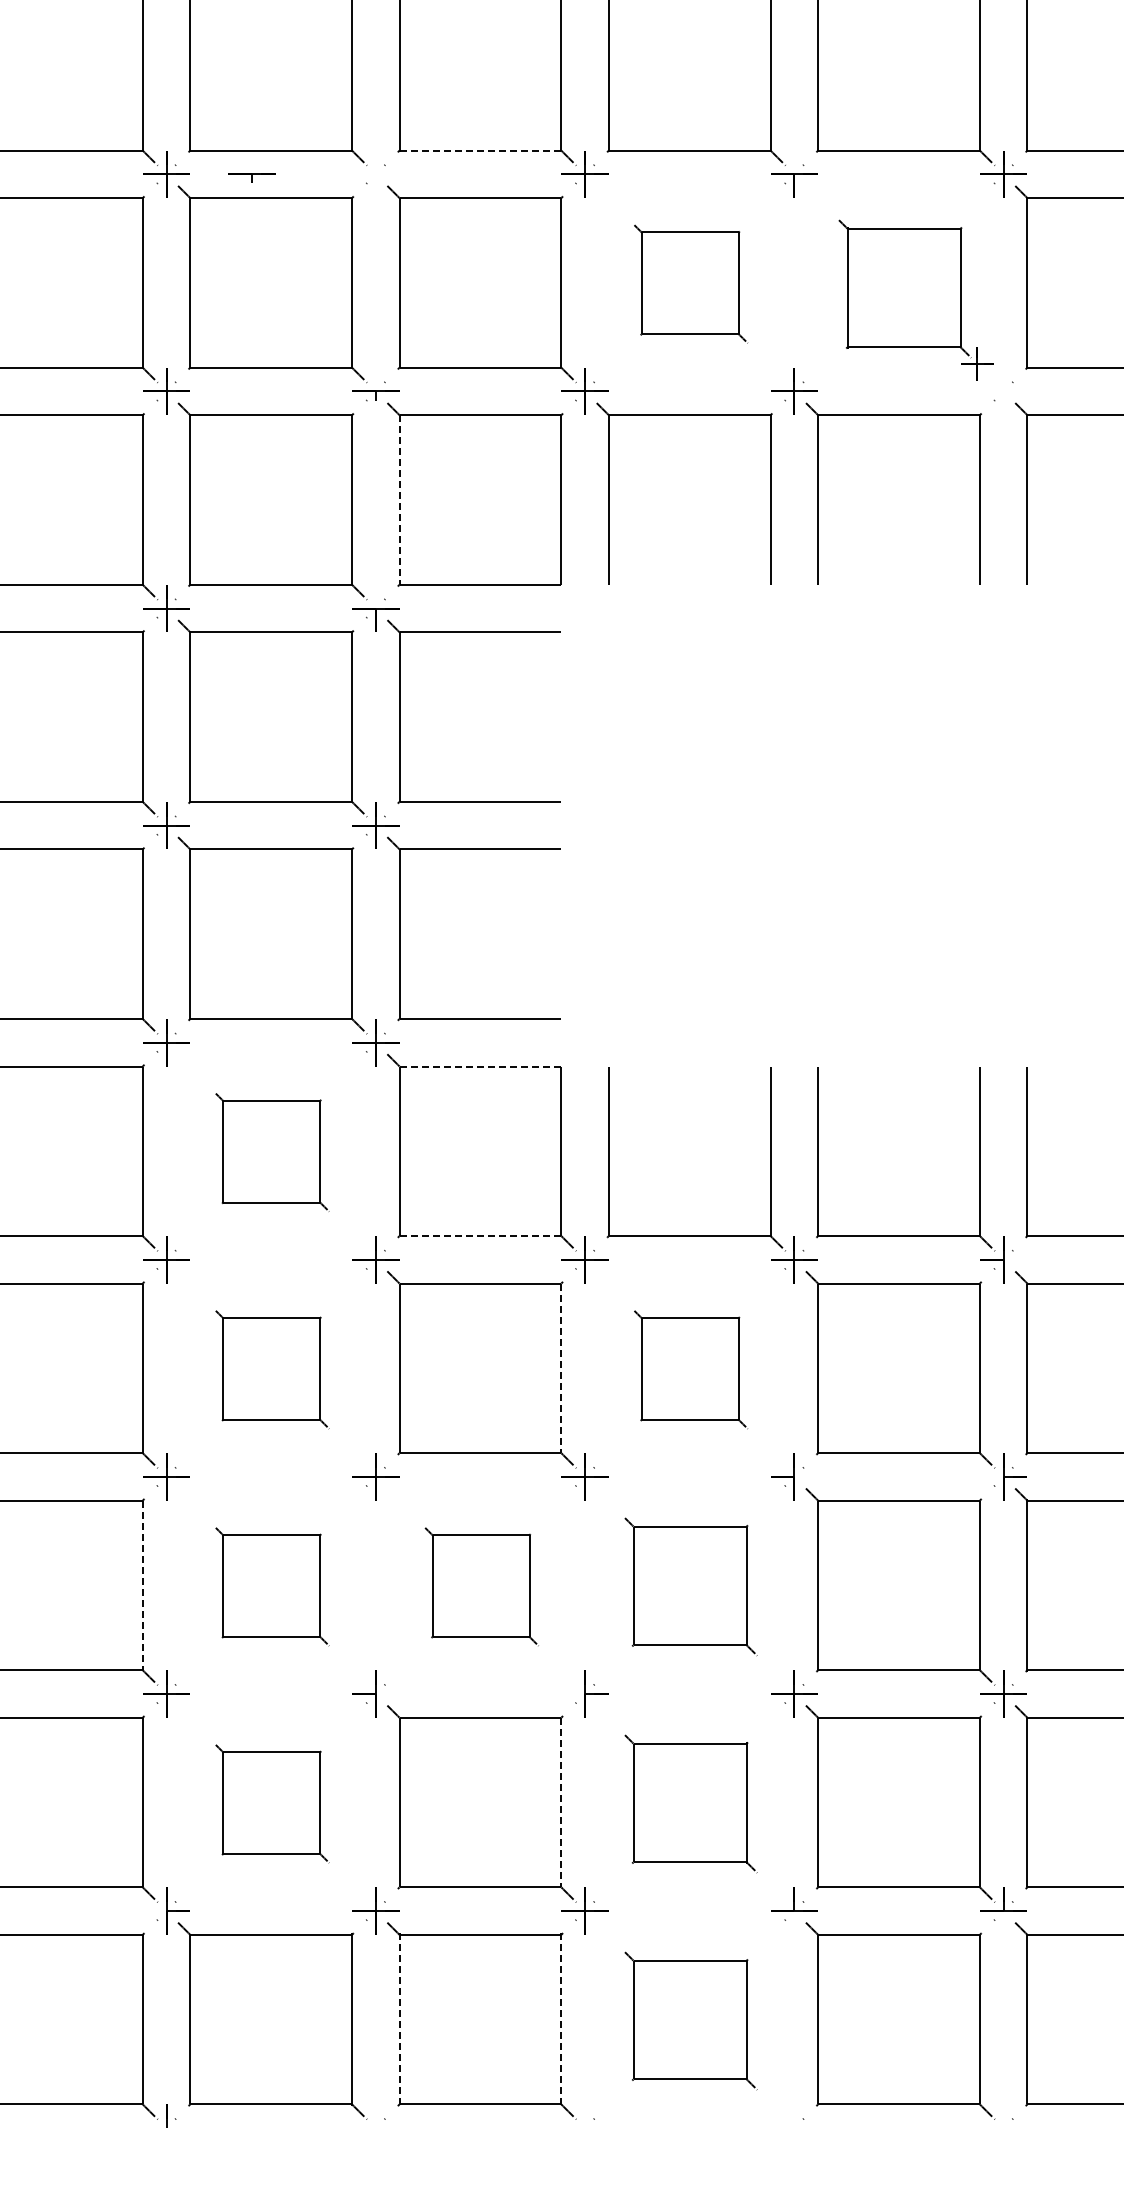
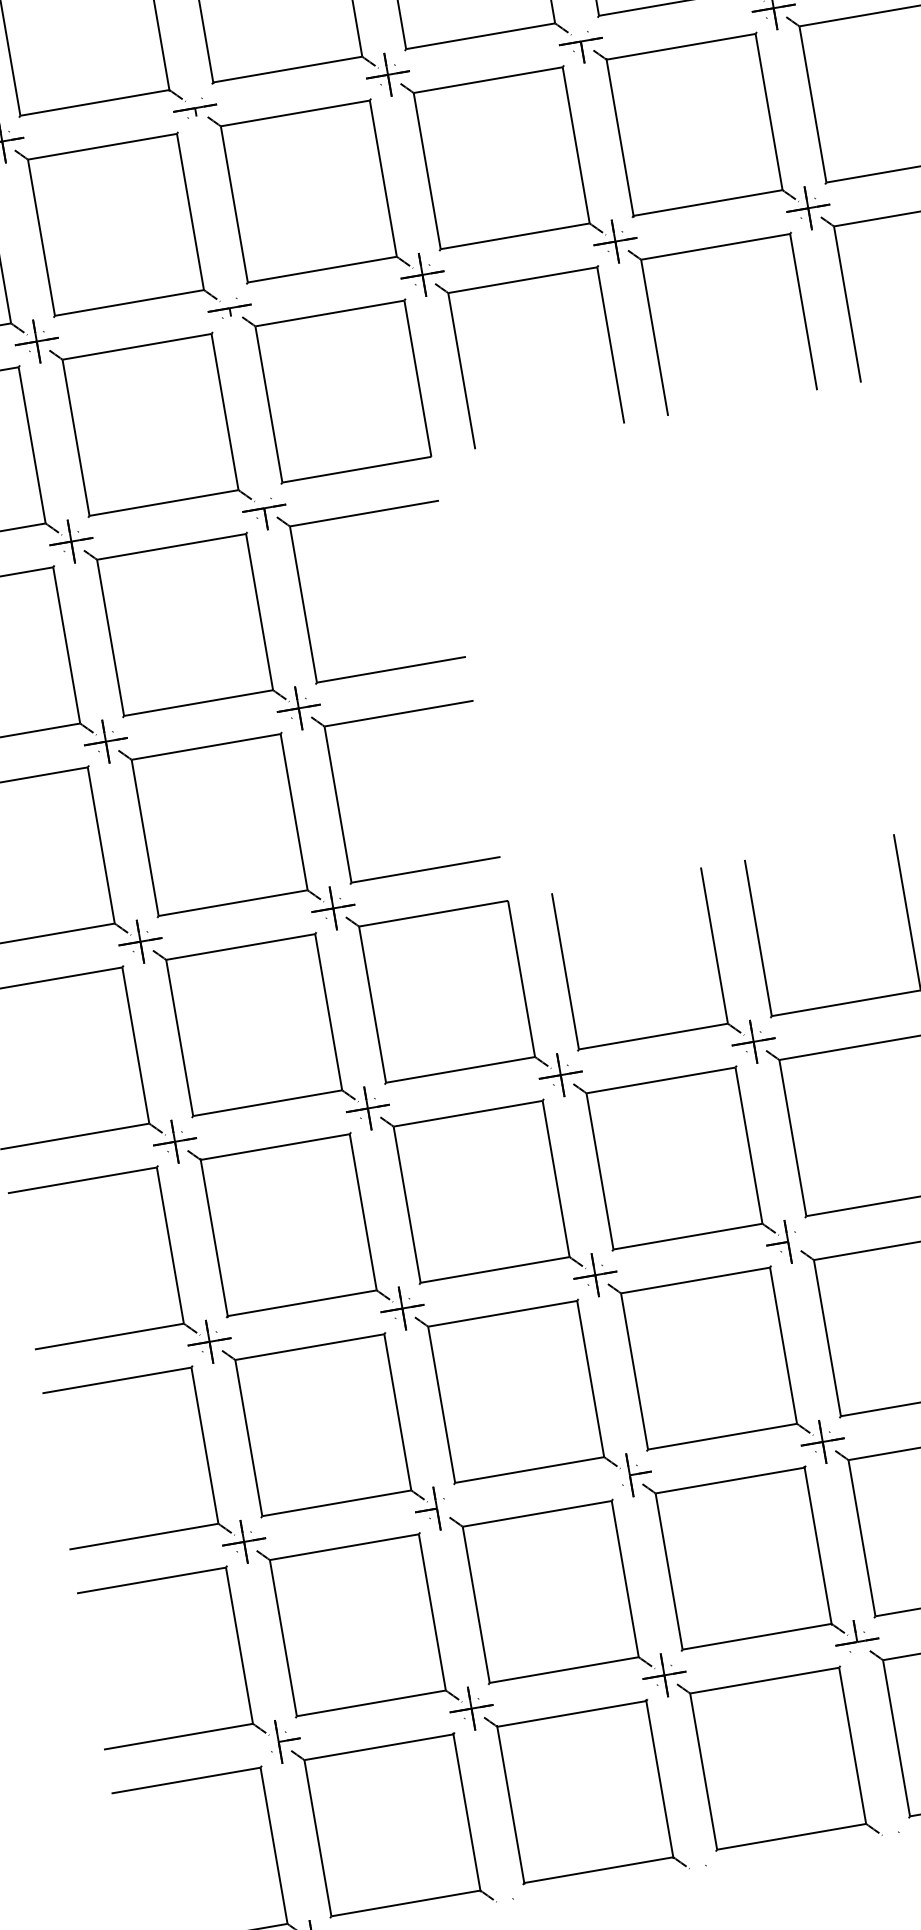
line: (480, 150) -> (287, 69), dashed -> solid
part: (251, 177) -> (195, 111), moved
part: (690, 283) -> (502, 158), size x1.67
part: (915, 299) -> (712, 137), size x1.43
line: (399, 500) -> (268, 404), dashed -> solid
line: (480, 1066) -> (433, 913), dashed -> solid
part: (272, 1152) -> (255, 1026), size x1.67
line: (480, 1236) -> (460, 1070), dashed -> solid
line: (561, 1368) -> (556, 1179), dashed -> solid
part: (272, 1369) -> (290, 1226), size x1.67
part: (690, 1369) -> (675, 1159), size x1.67
line: (142, 1585) -> (204, 1445), dashed -> solid
part: (272, 1586) -> (324, 1425), size x1.67
part: (481, 1586) -> (517, 1392), size x1.67
part: (690, 1586) -> (709, 1359), size x1.43
line: (561, 1802) -> (625, 1579), dashed -> solid
part: (272, 1803) -> (359, 1625), size x1.67
part: (690, 1803) -> (744, 1559), size x1.43
line: (399, 2019) -> (510, 1804), dashed -> solid
line: (561, 2019) -> (659, 1779), dashed -> solid
part: (690, 2020) -> (779, 1759), size x1.43

